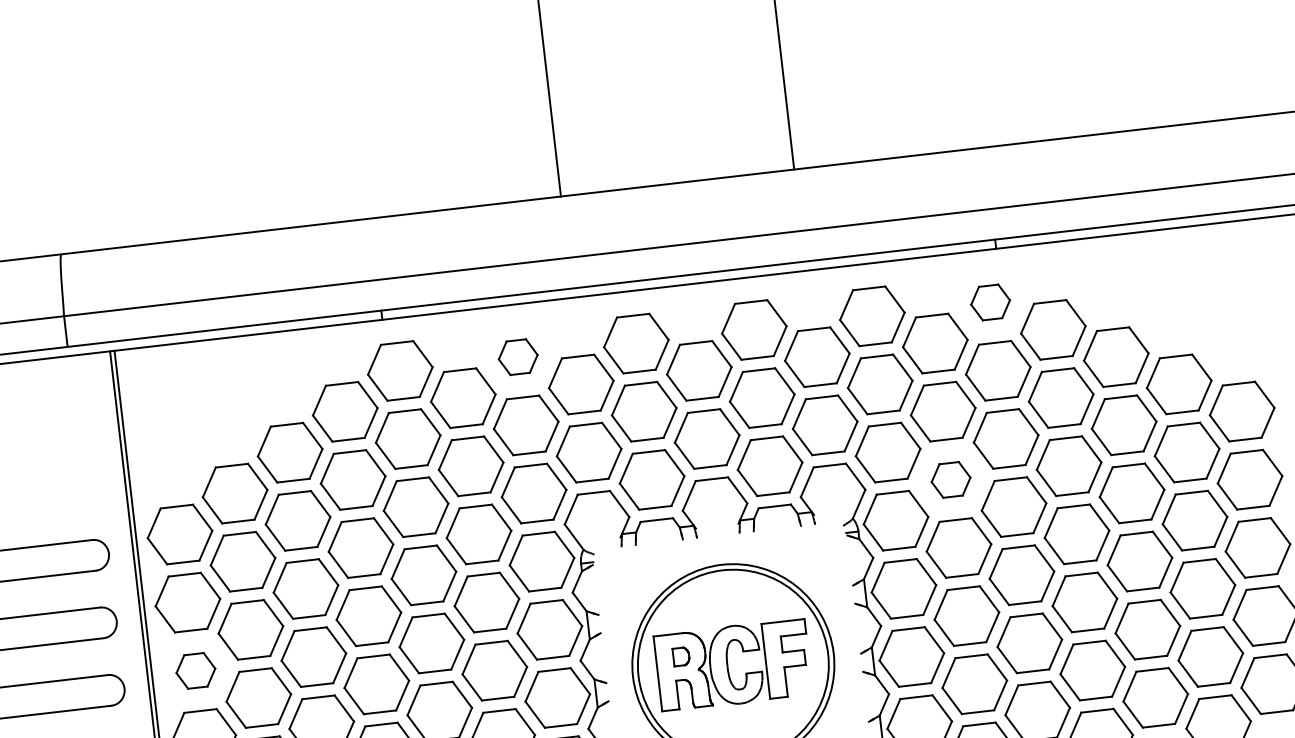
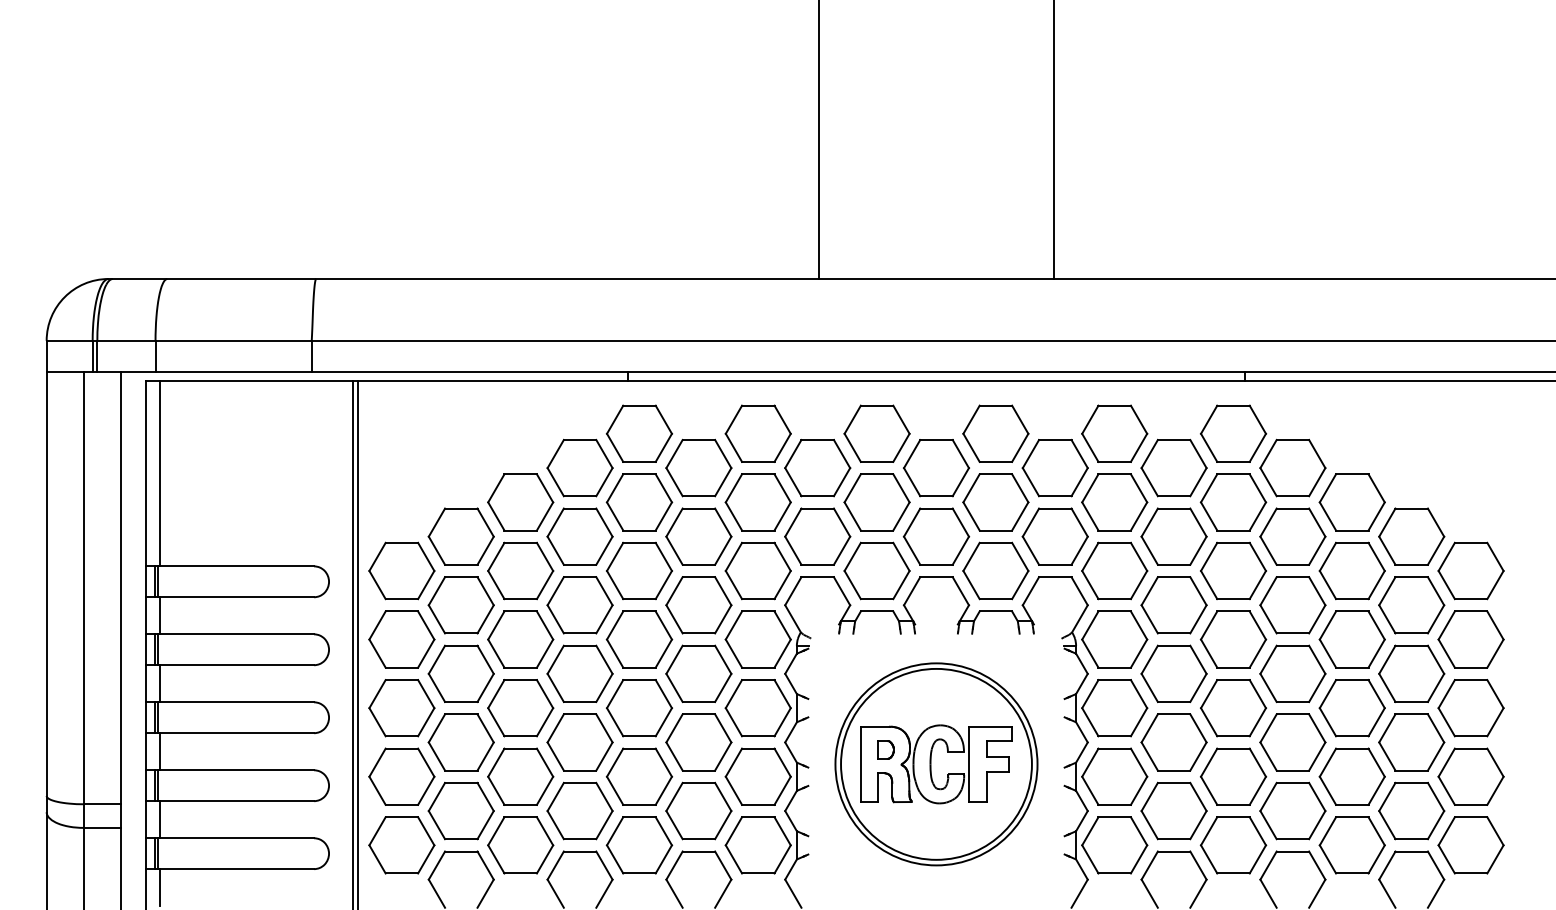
part: (990, 302) -> (1233, 433), size x1.67
part: (517, 357) -> (757, 433), size x1.67
part: (950, 480) -> (1173, 605), size x1.67
part: (195, 671) -> (401, 708), size x1.67

